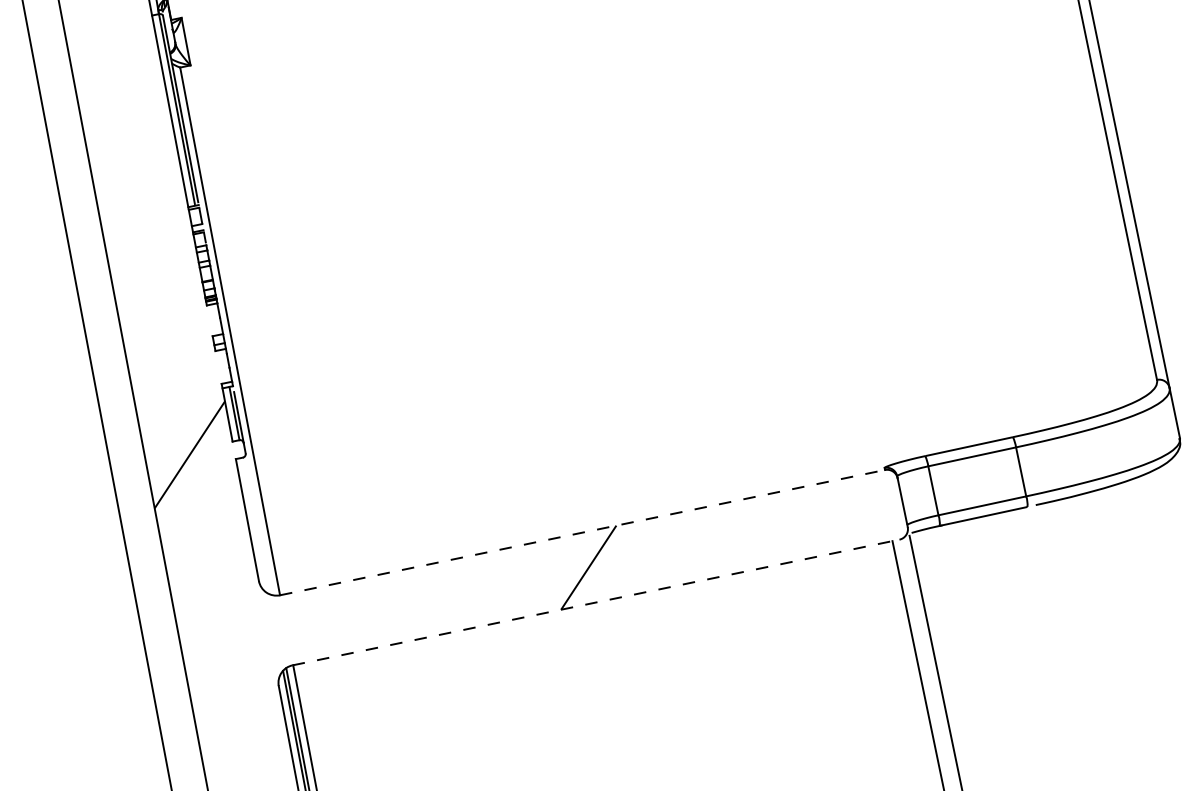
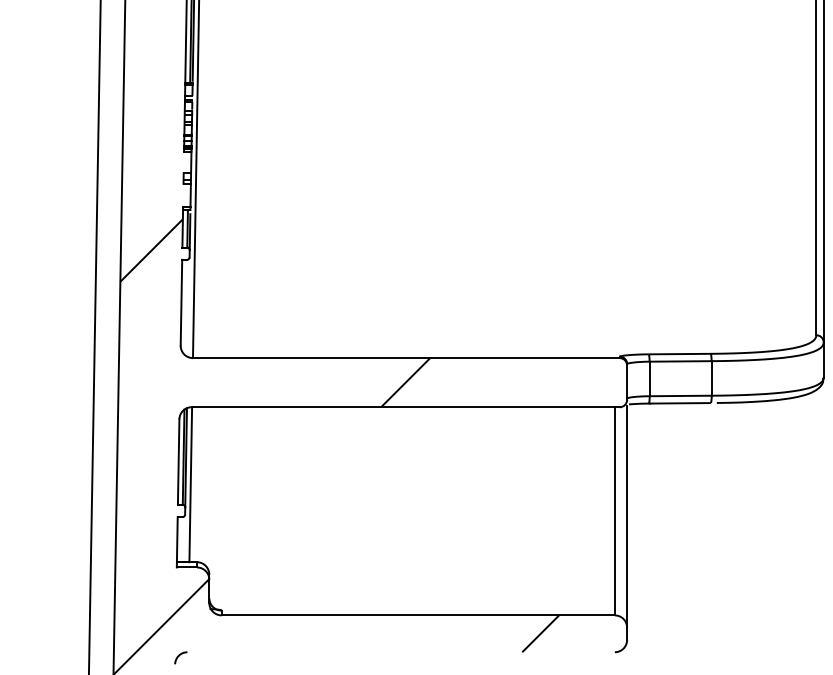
line: (582, 533) -> (406, 358), dashed -> solid
line: (597, 602) -> (406, 407), dashed -> solid

